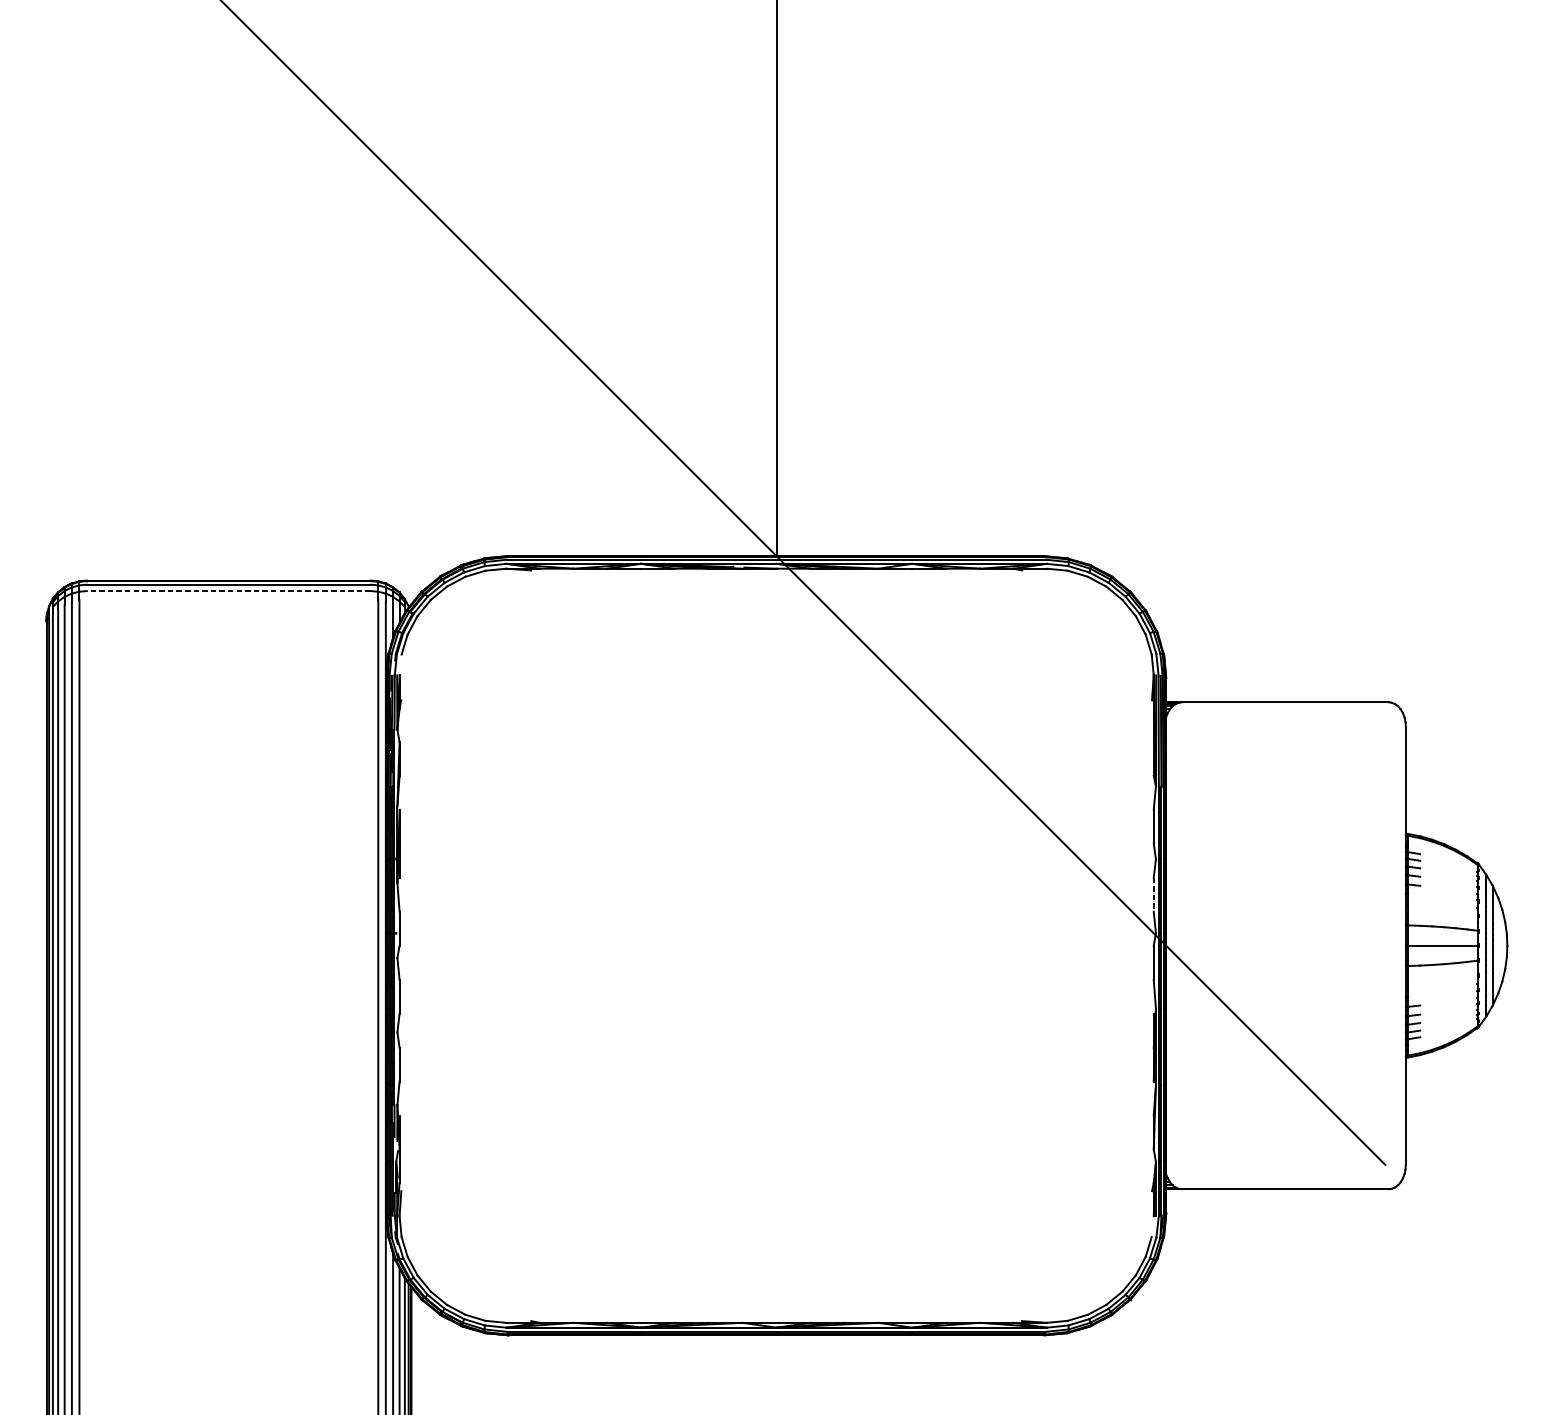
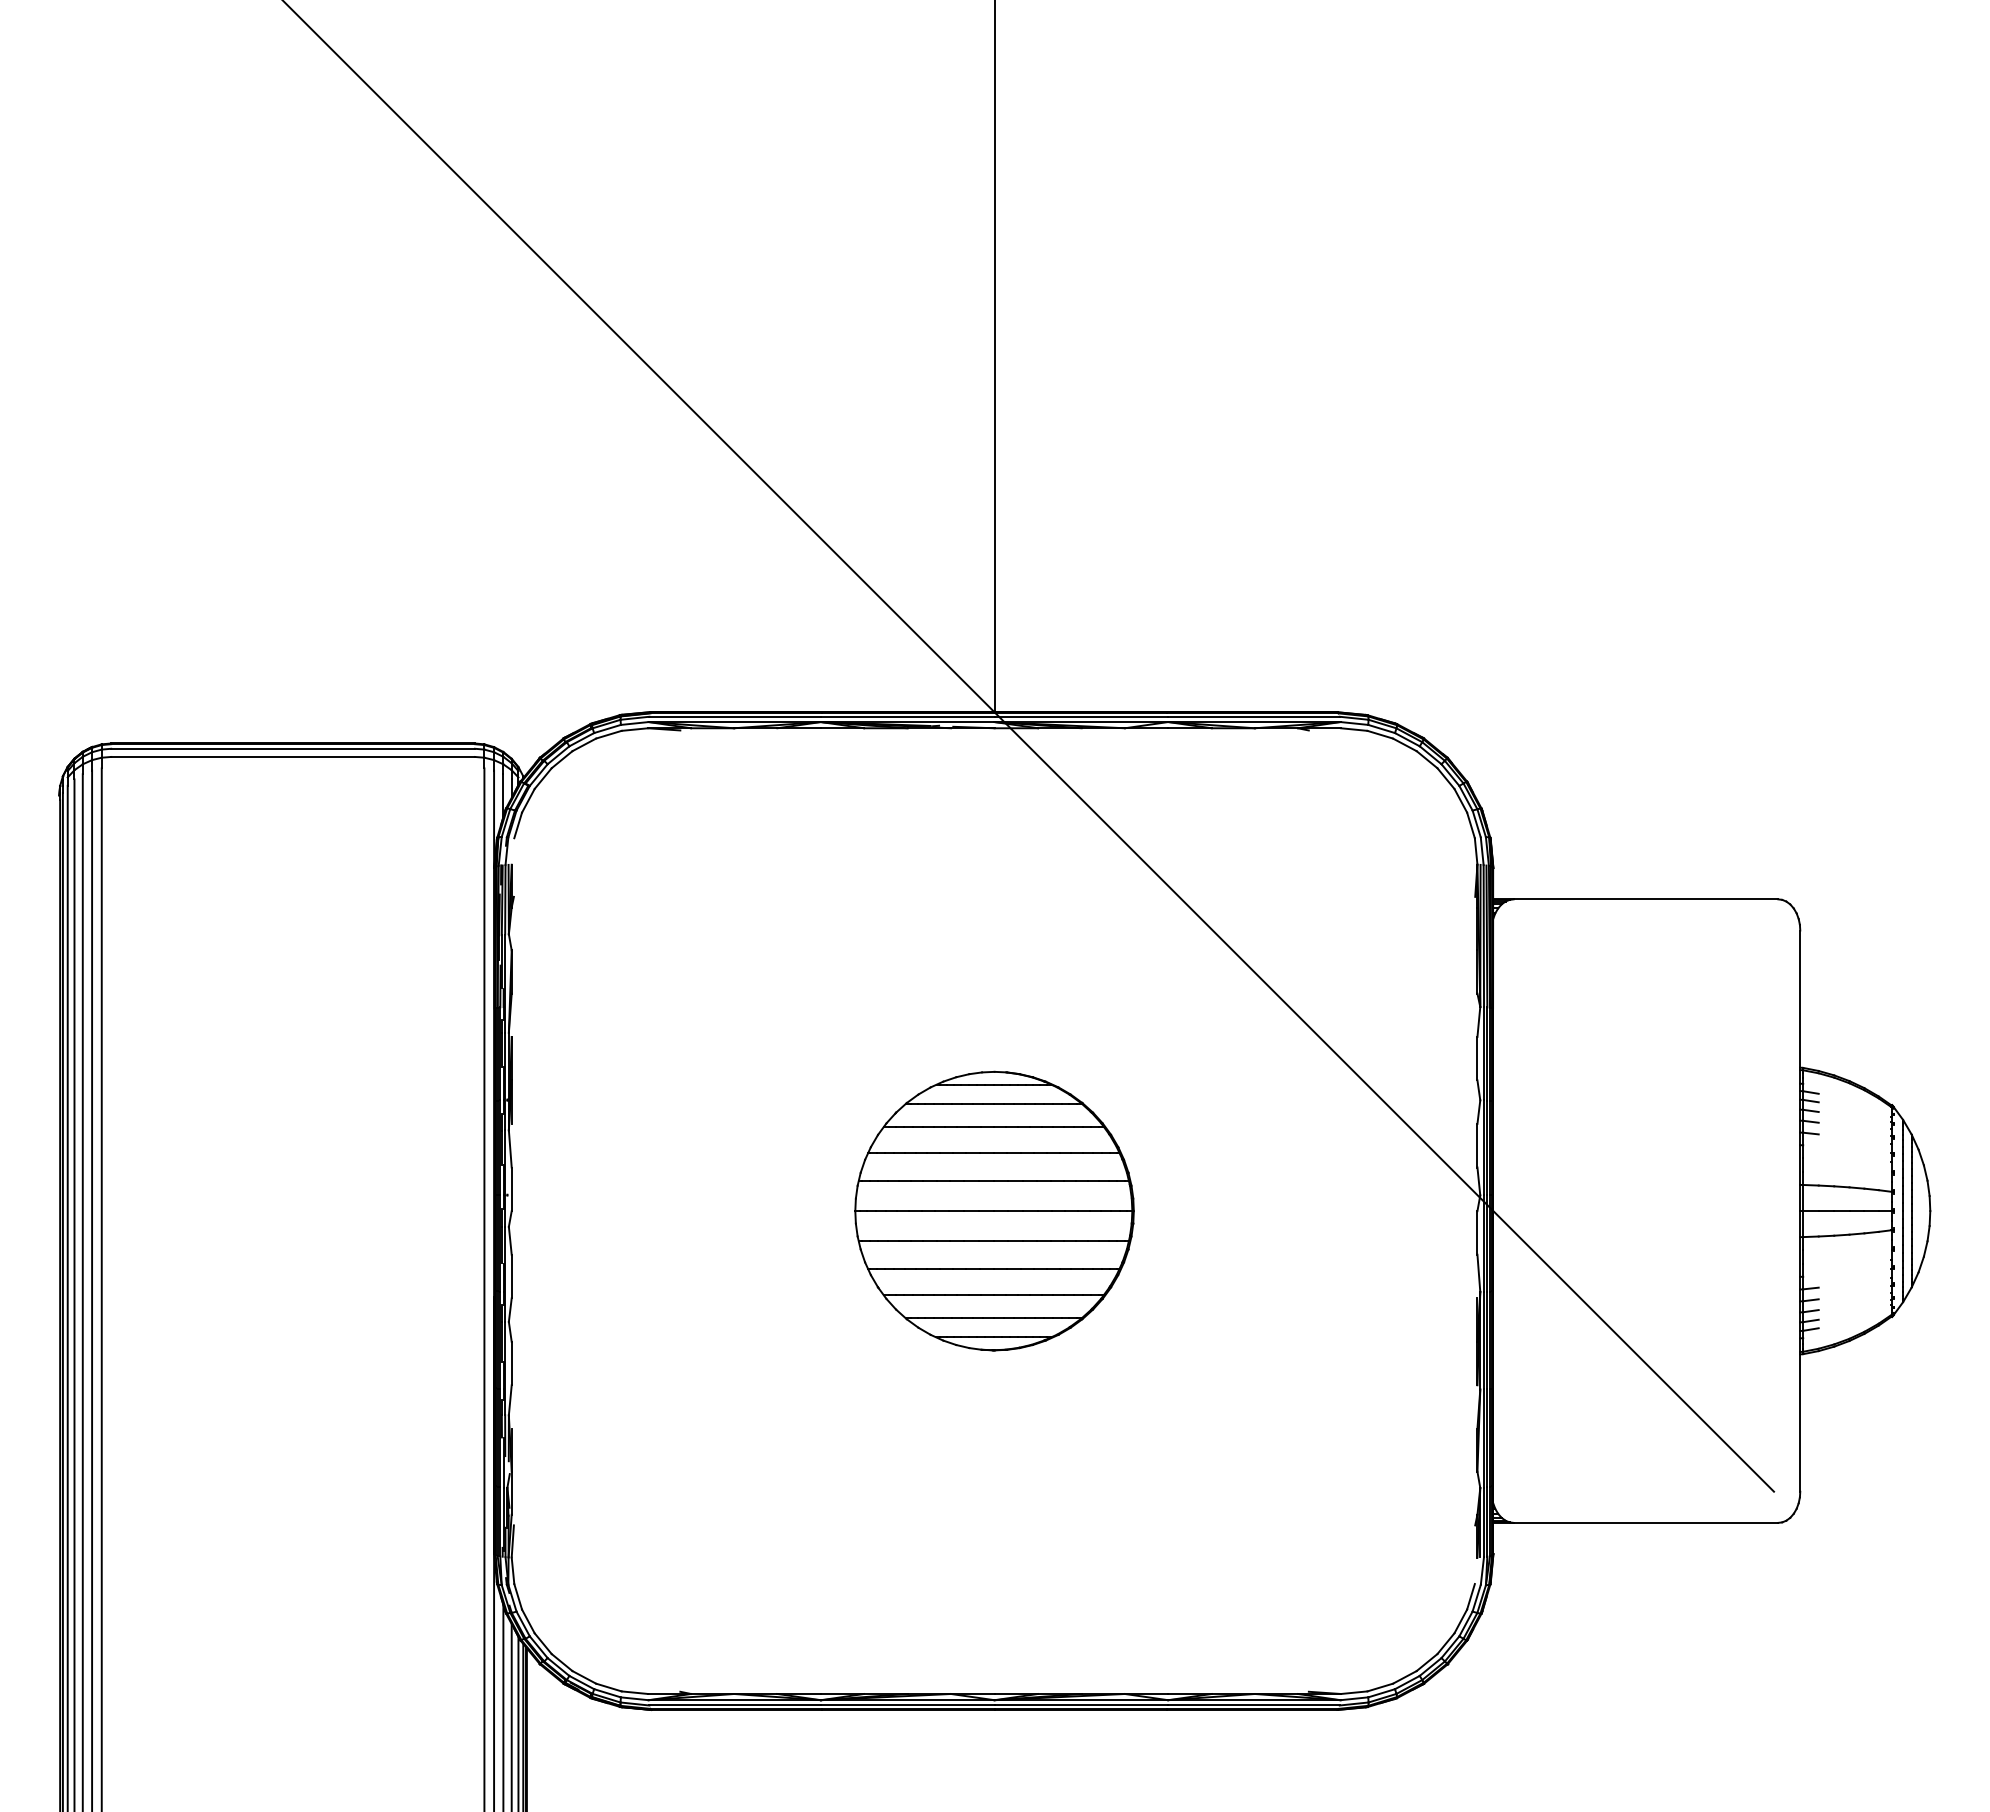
line: (229, 590) -> (293, 756), dashed -> solid
line: (1153, 894) -> (1477, 1145), dashed -> solid
part: (776, 945) -> (994, 1210), added

